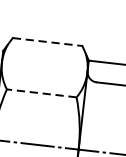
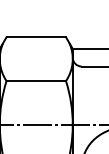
line: (47, 42) -> (36, 37), dashed -> solid
line: (41, 93) -> (36, 81), dashed -> solid

